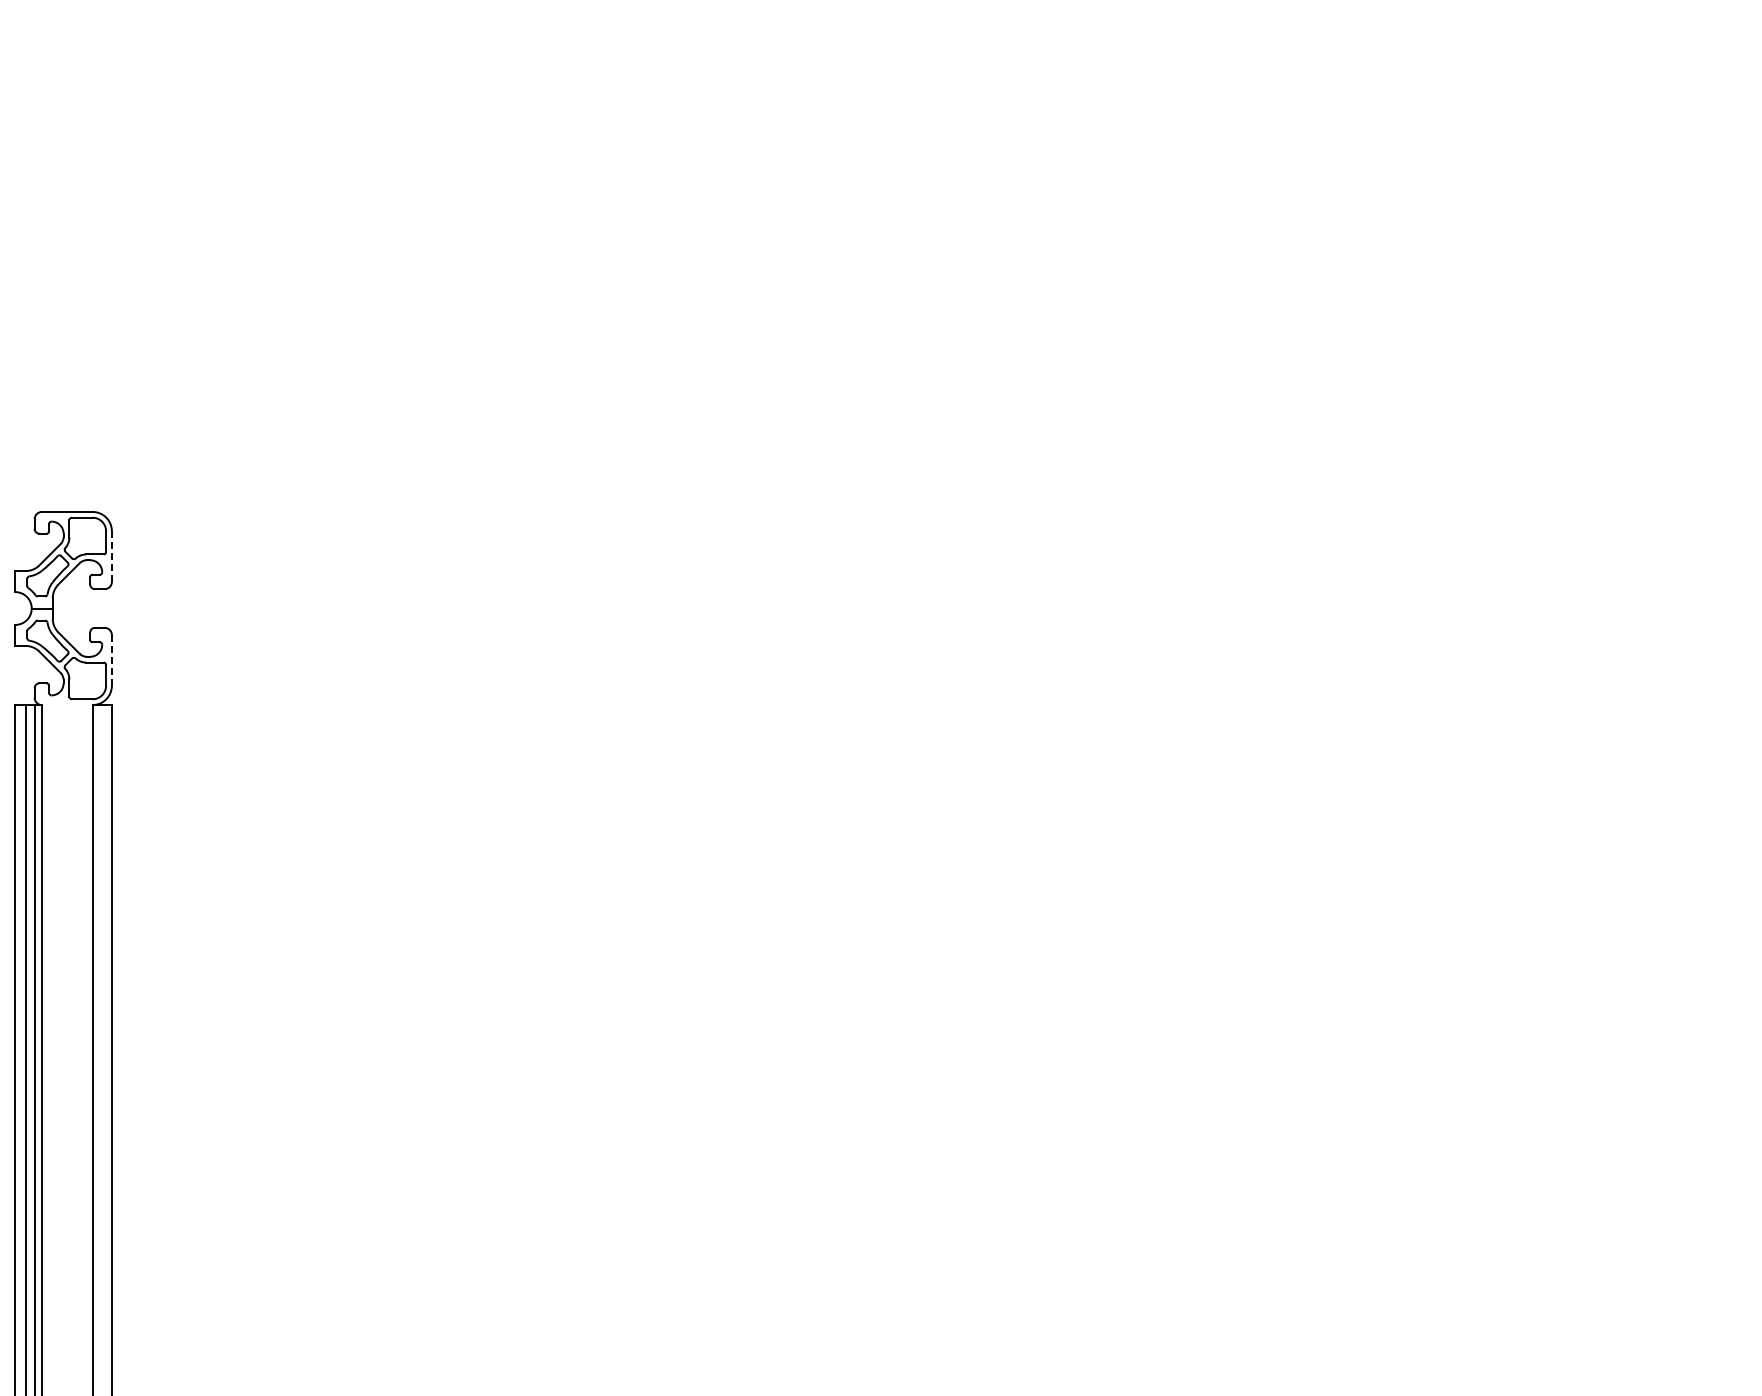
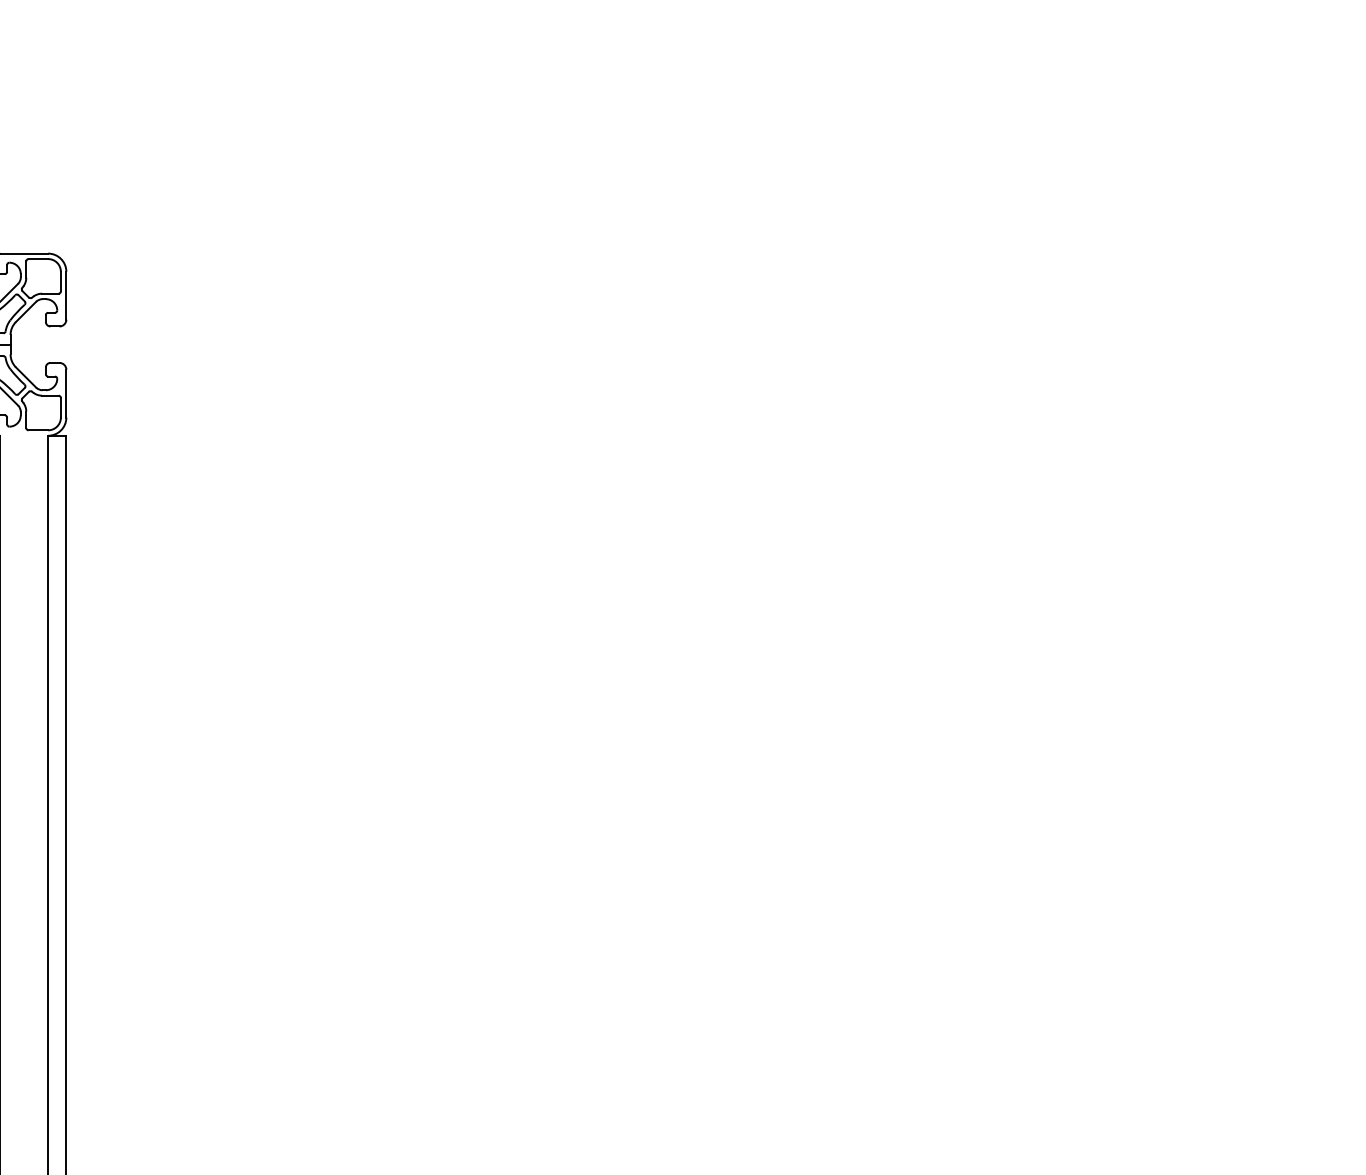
line: (111, 557) -> (65, 296), dashed -> solid
line: (111, 660) -> (65, 393), dashed -> solid

